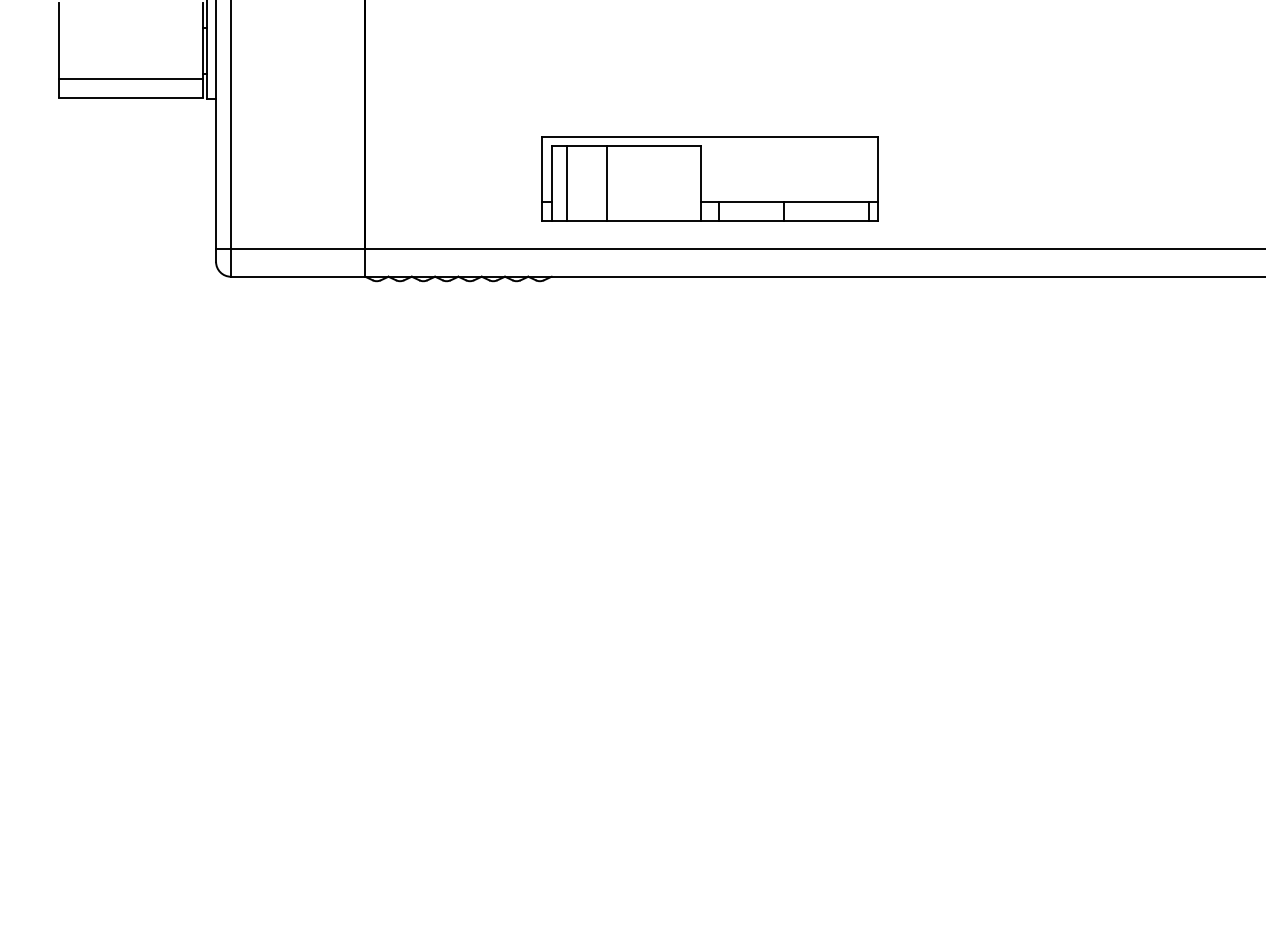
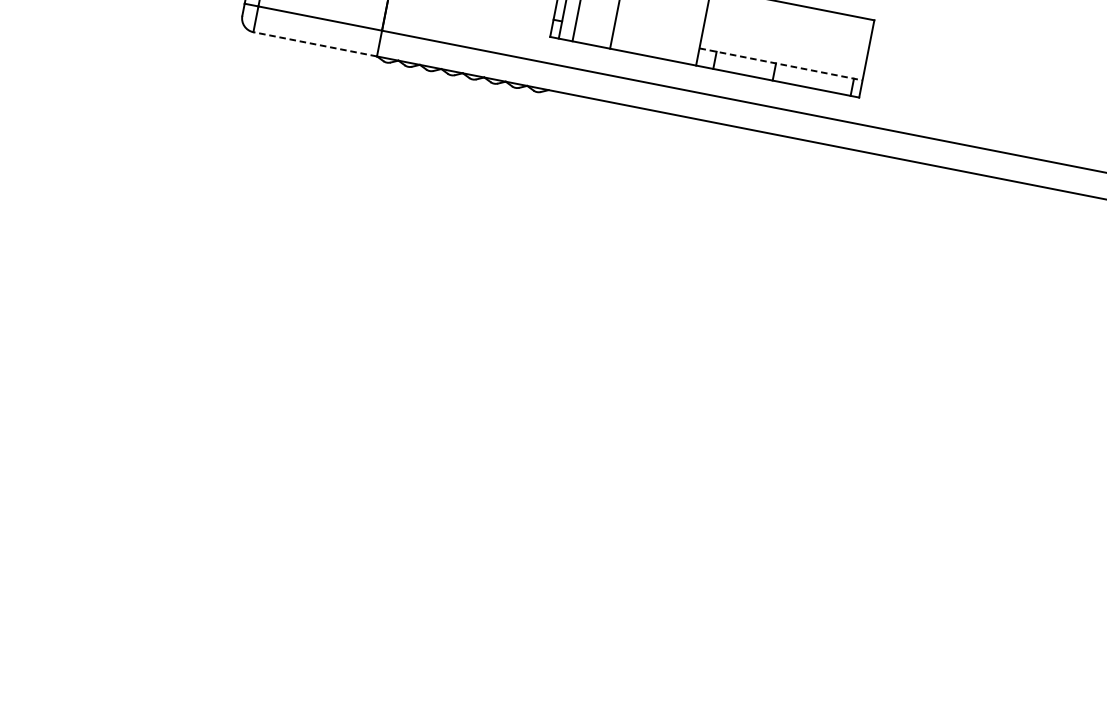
line: (789, 202) -> (781, 64), solid -> dashed
line: (297, 276) -> (314, 43), solid -> dashed

